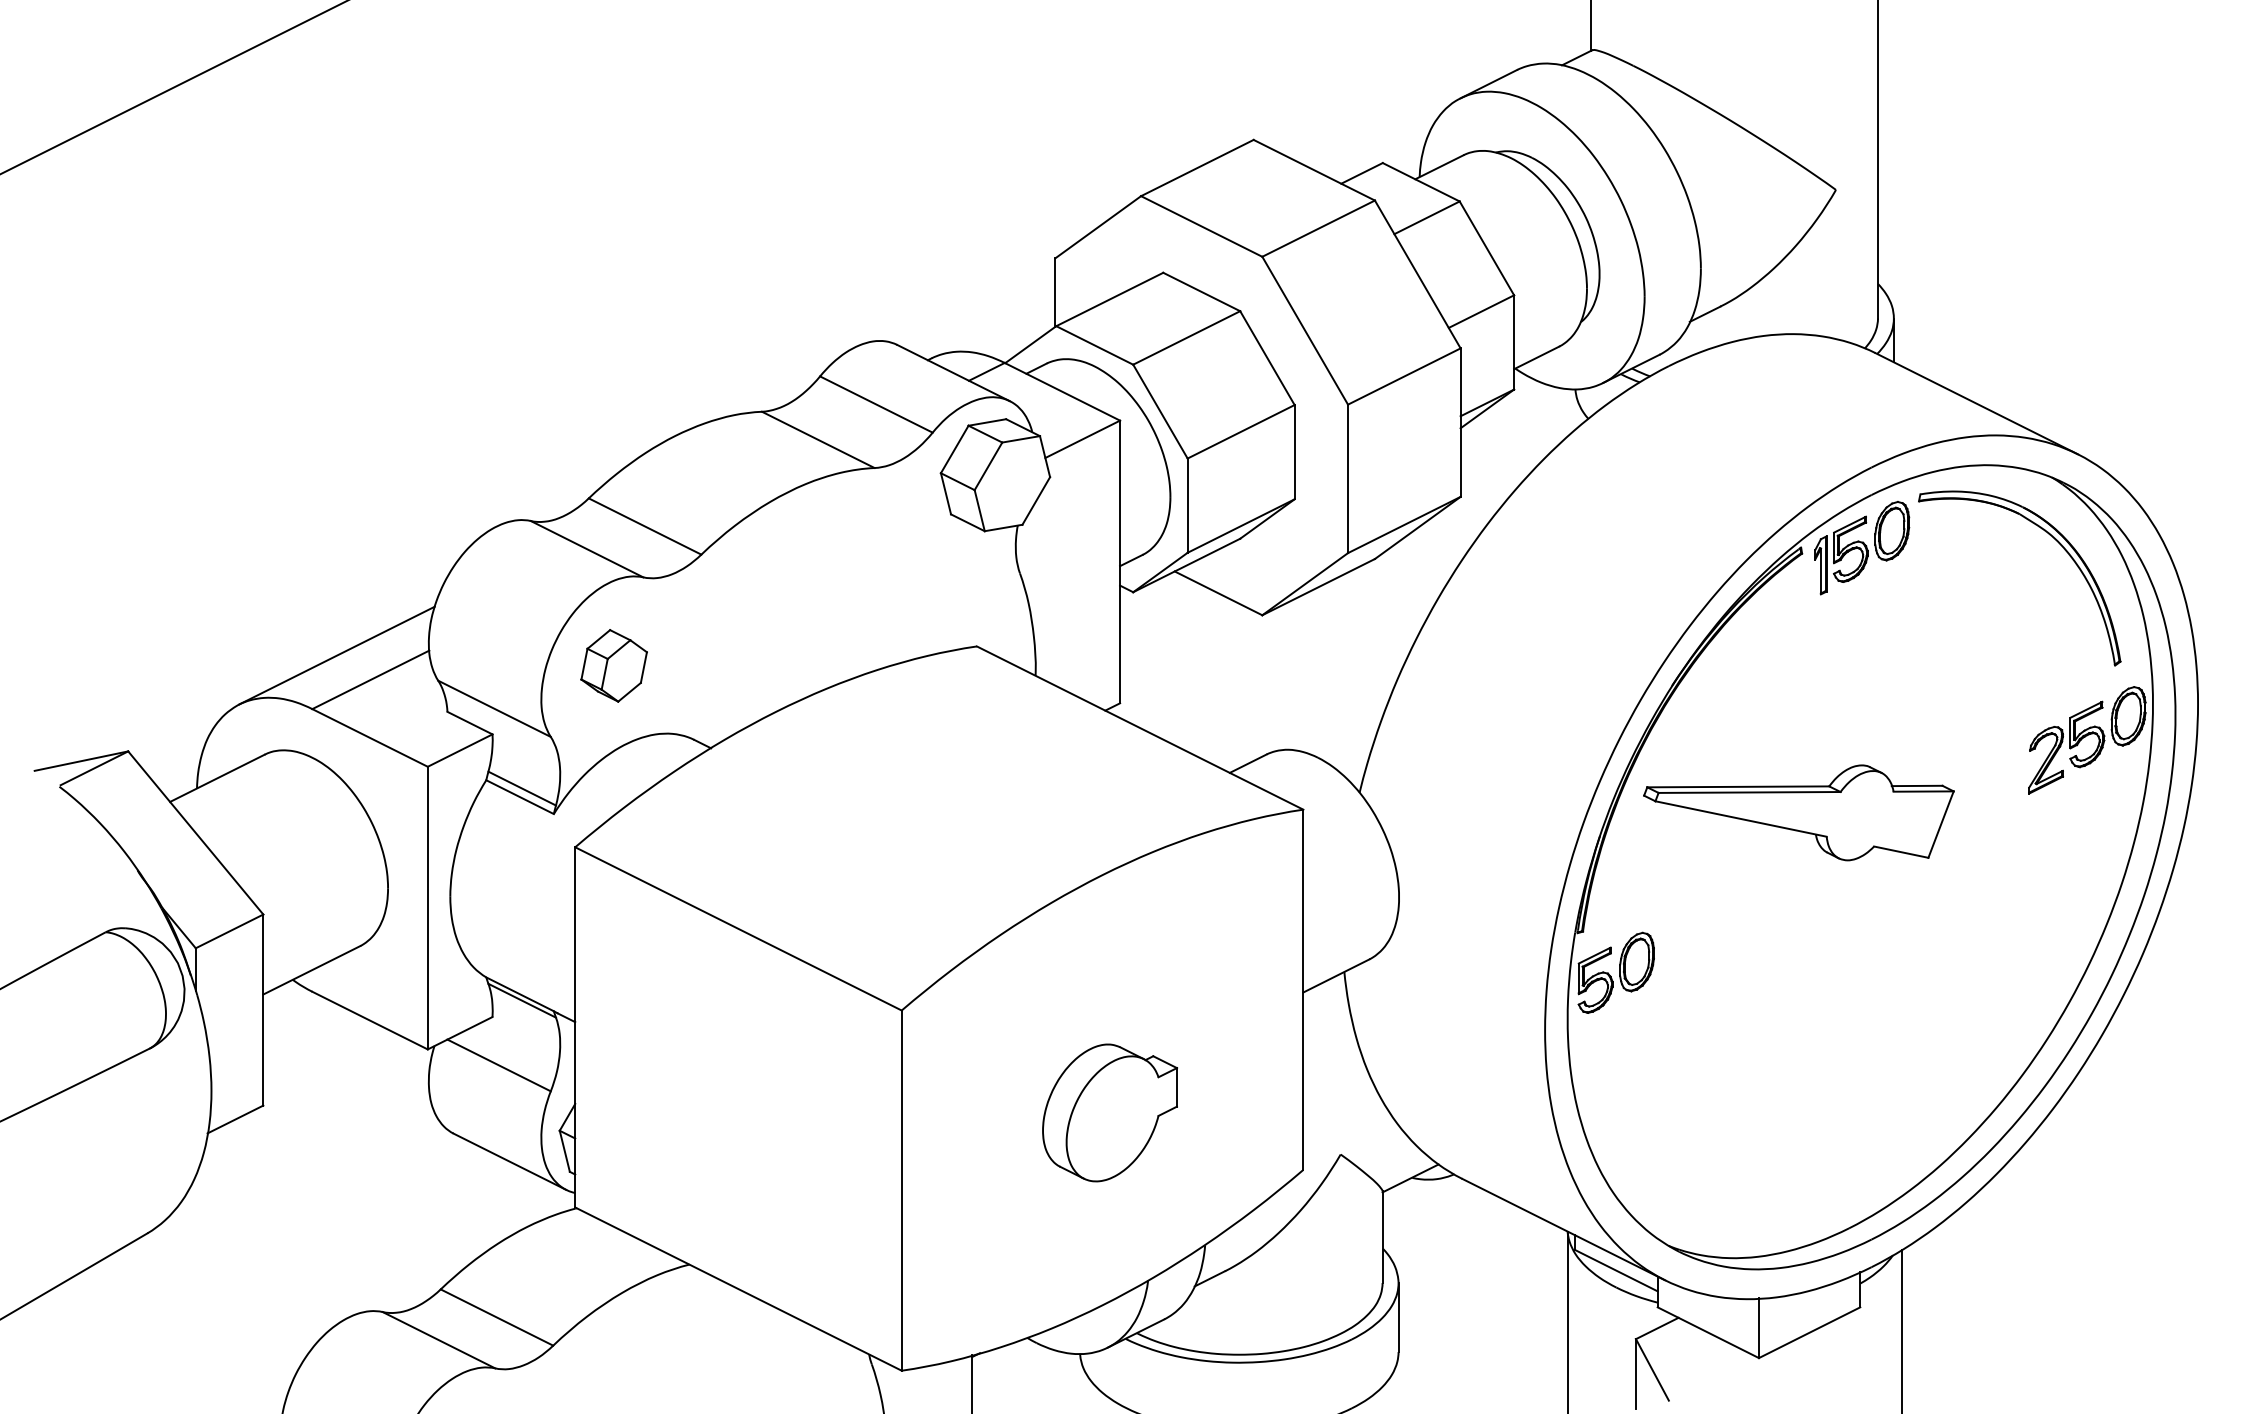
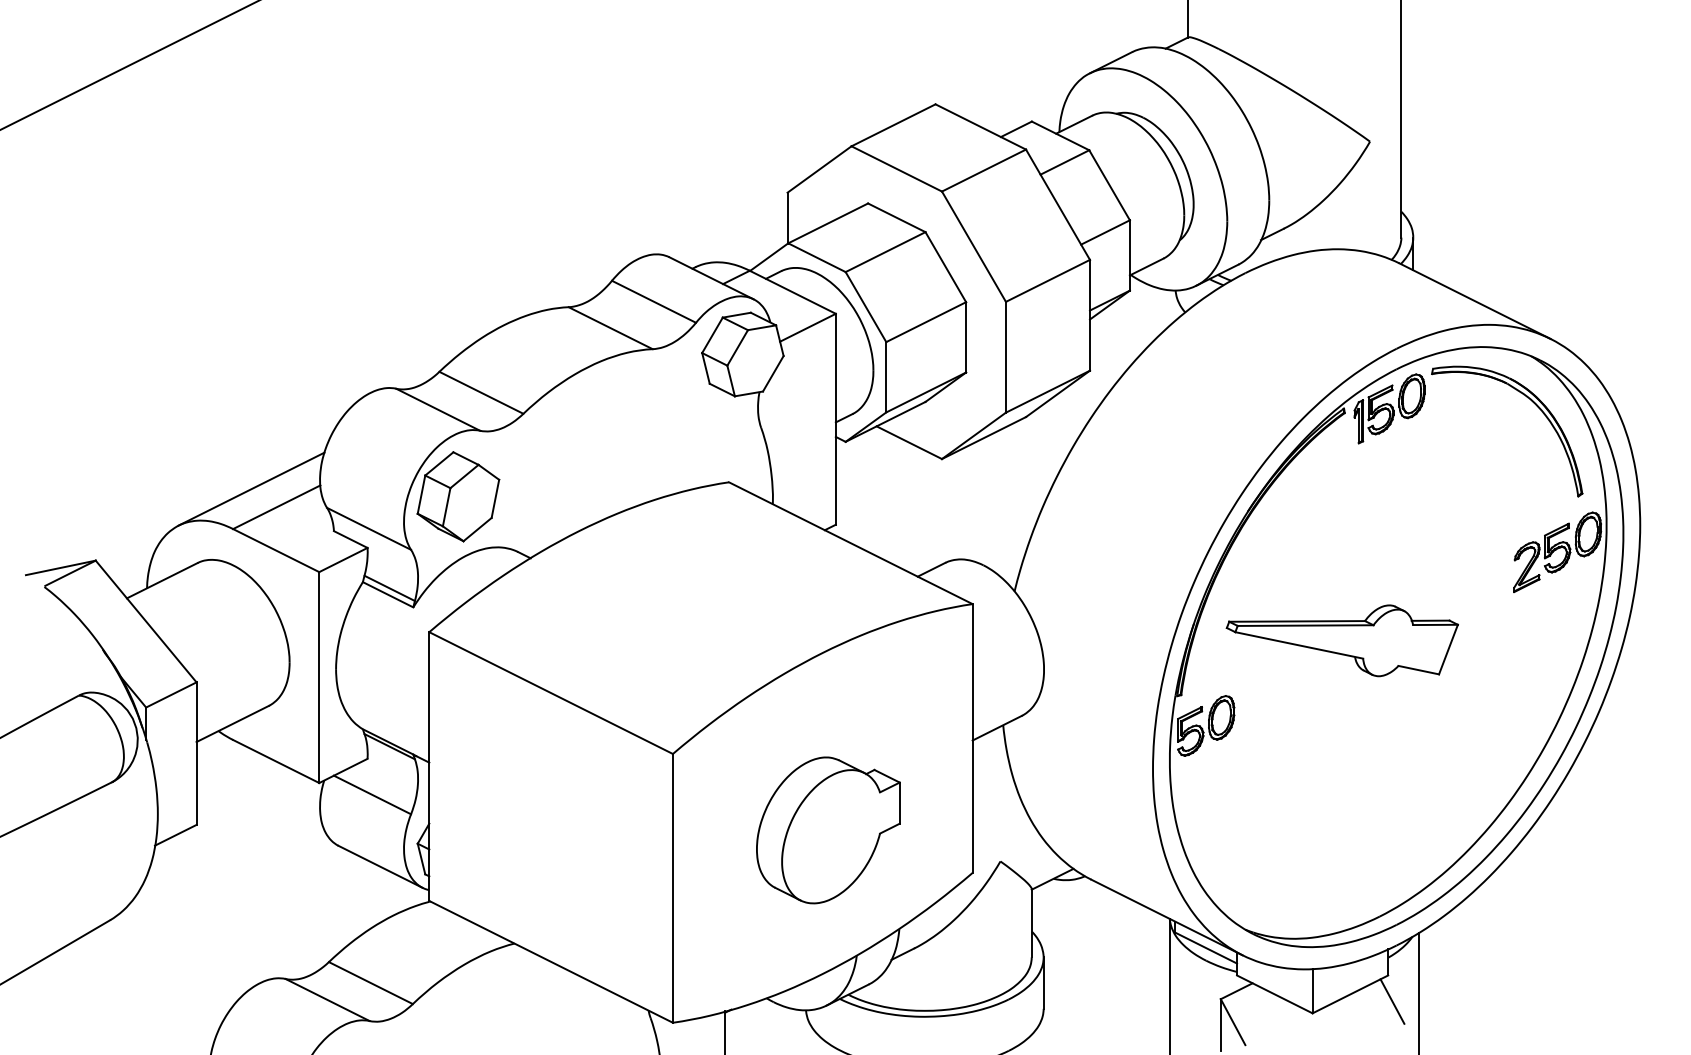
part: (613, 665) -> (457, 496), size x1.67
part: (1798, 812) -> (1342, 640), moved
part: (1109, 1112) -> (827, 830), size x1.43
line: (1865, 1342) -> (1392, 1001), added

